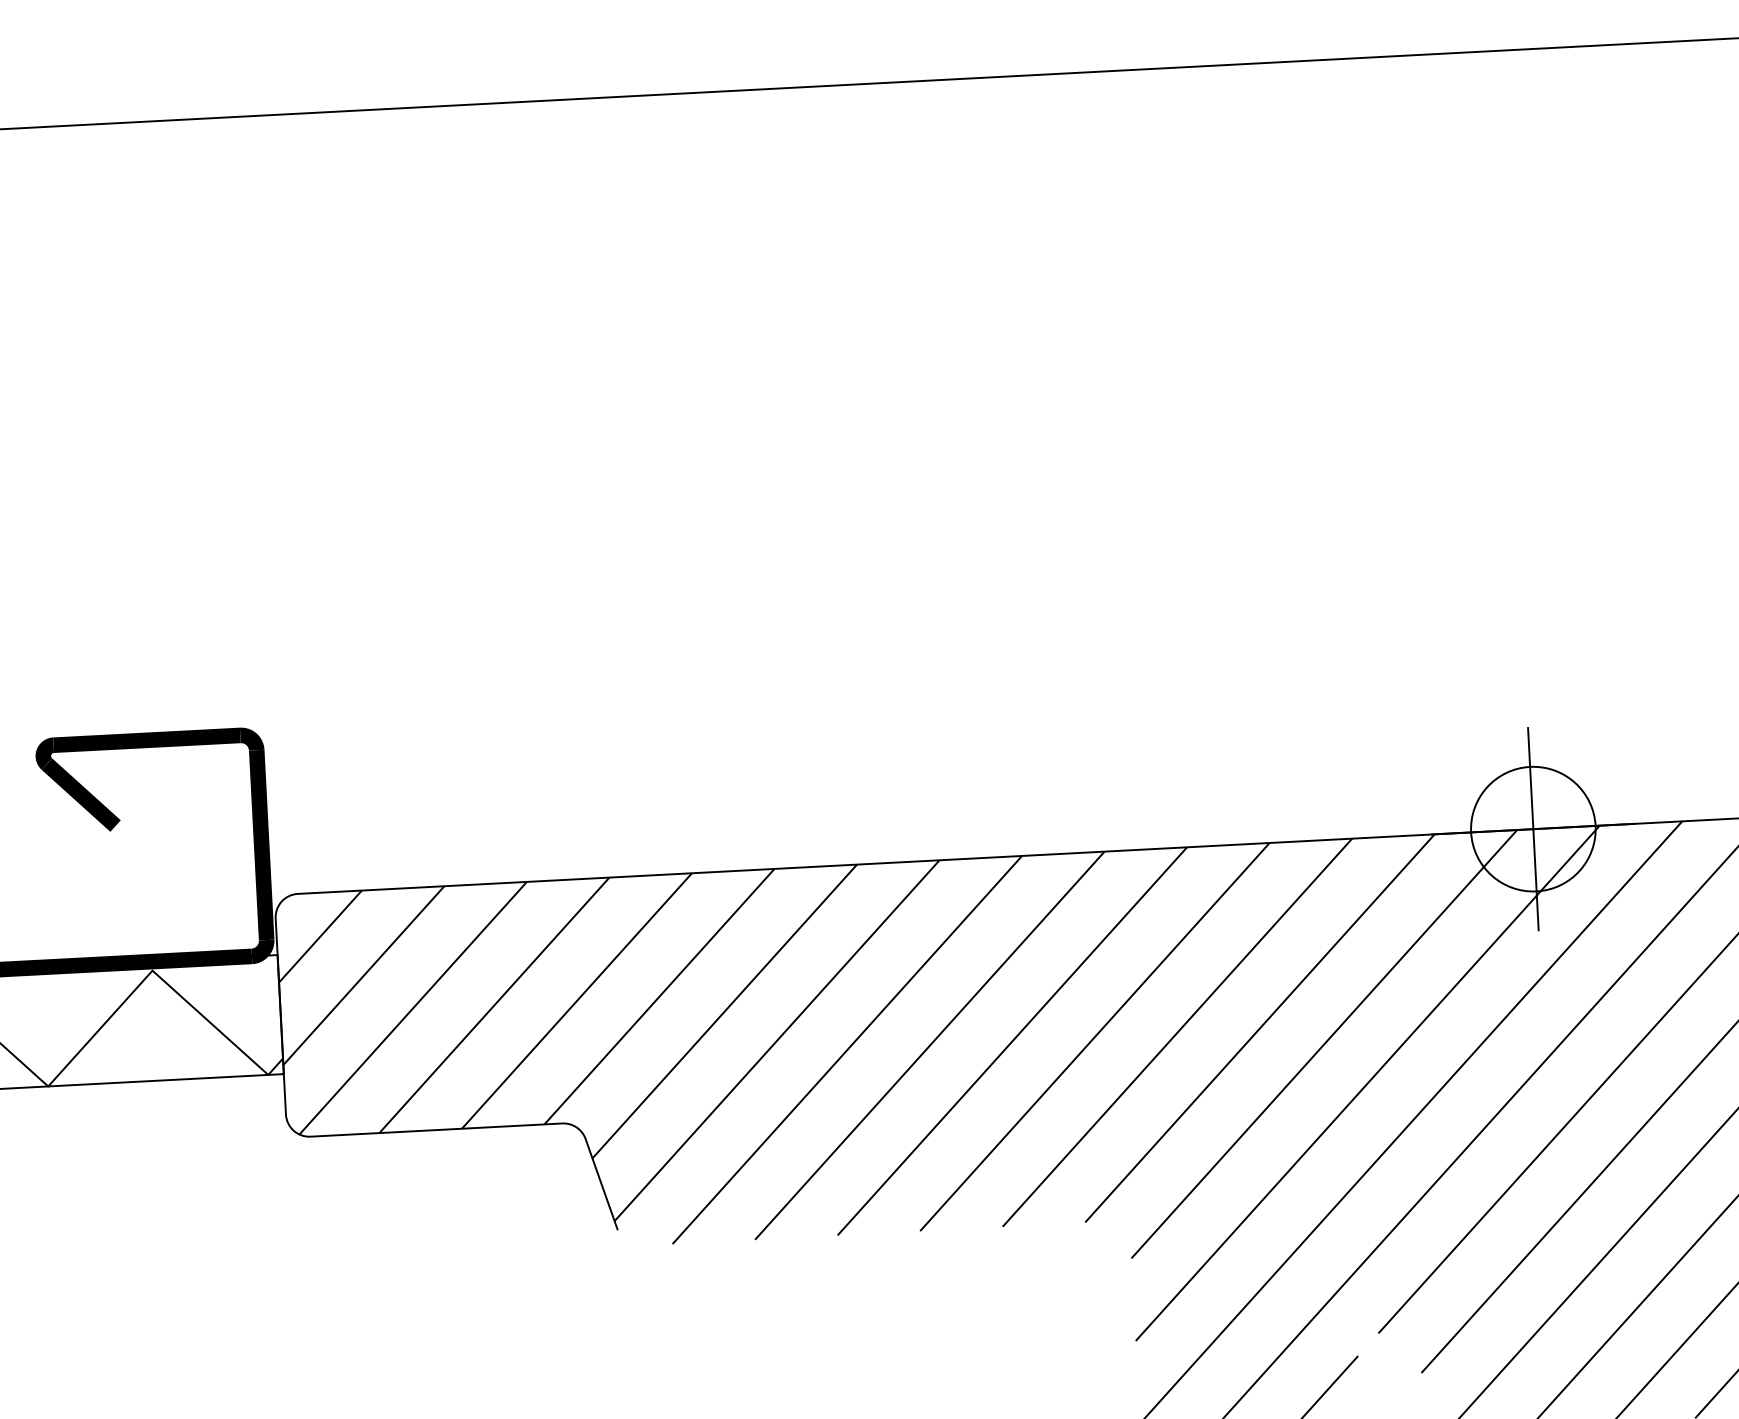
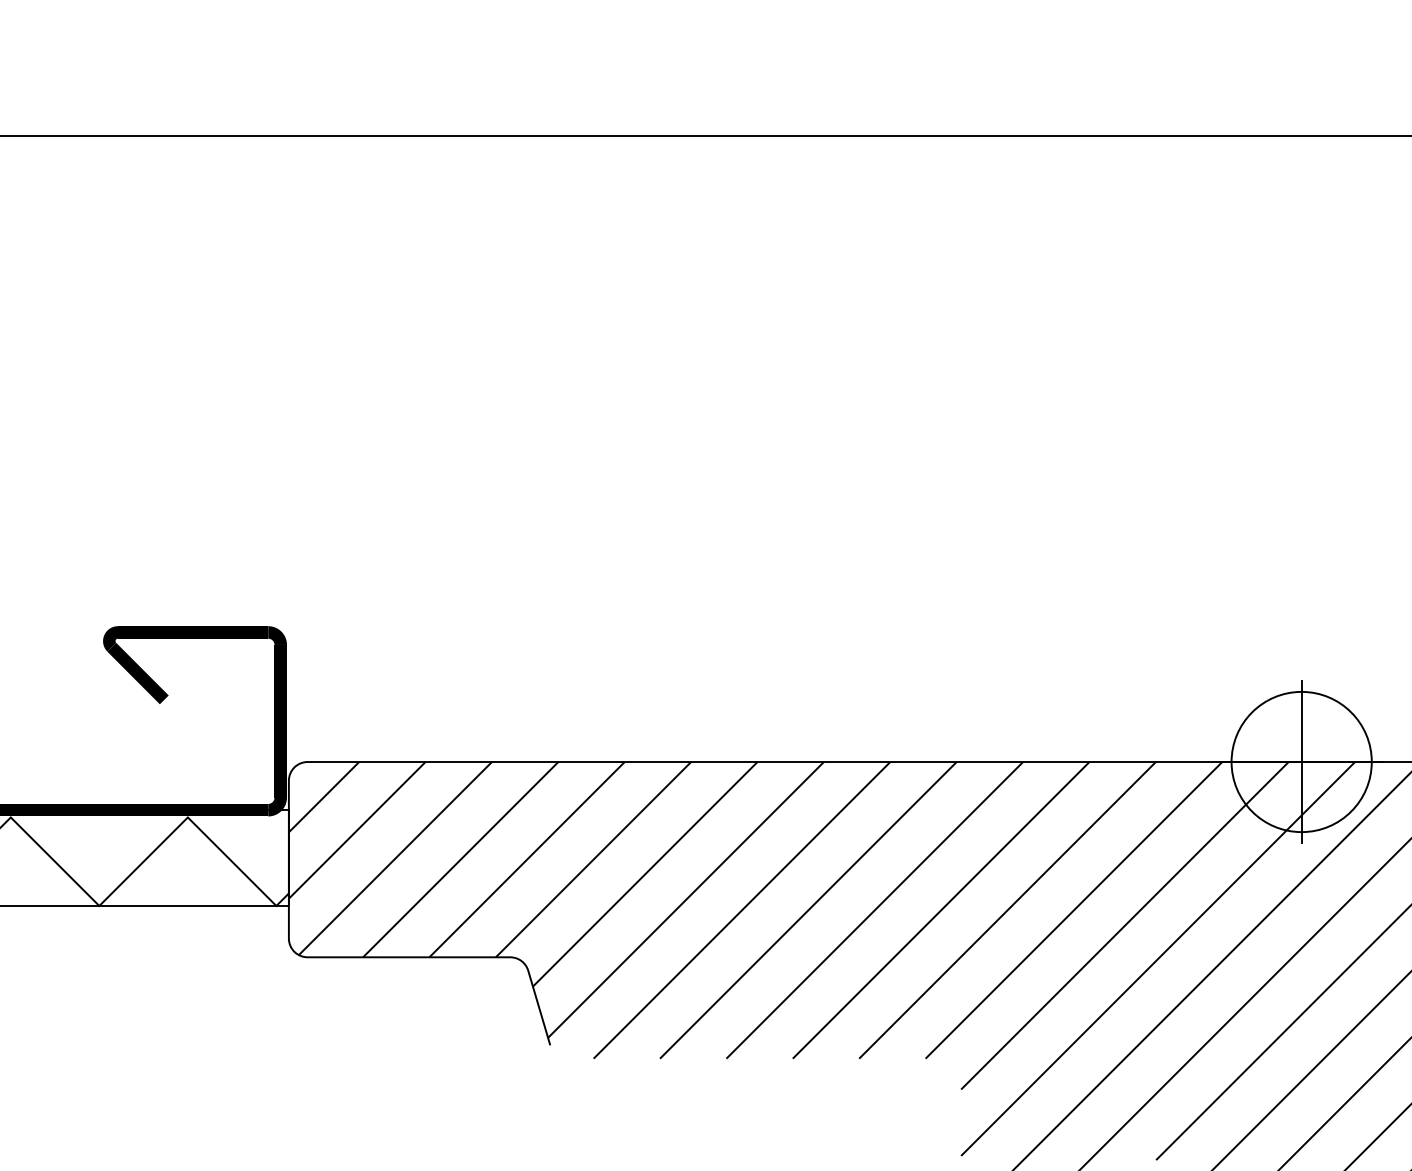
circle: (1533, 828) -> (1301, 761), size x1.4

